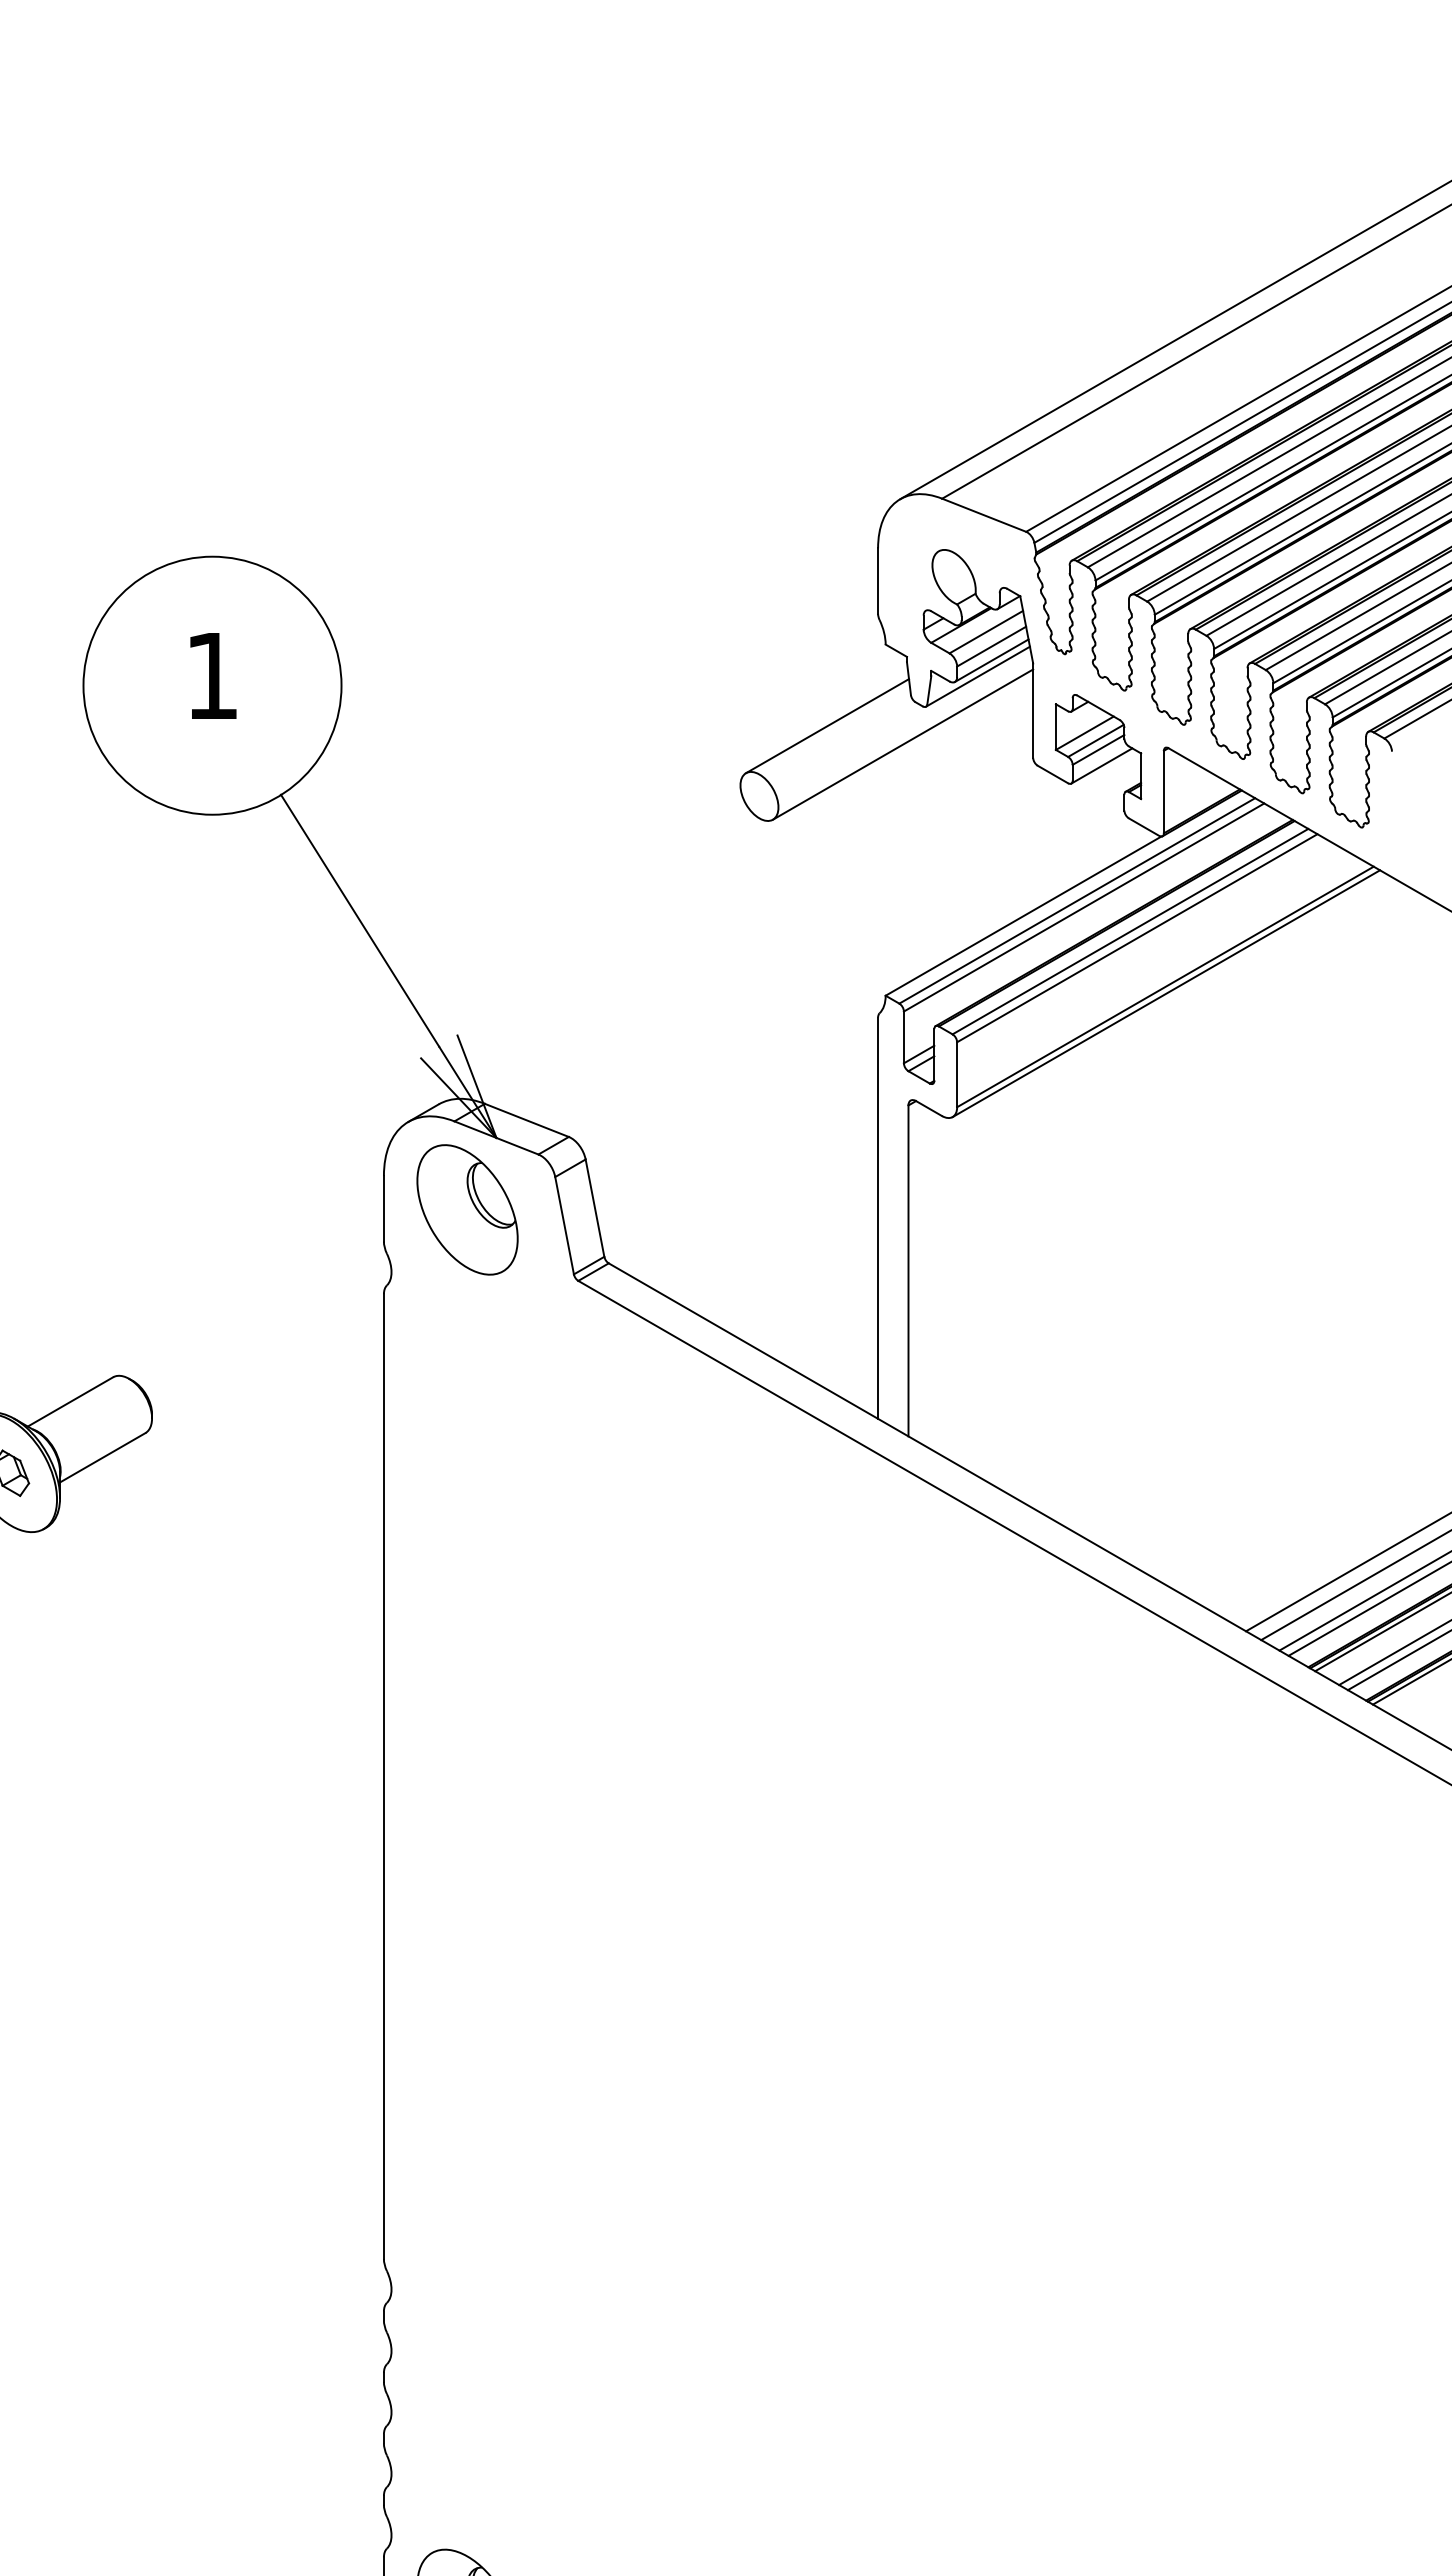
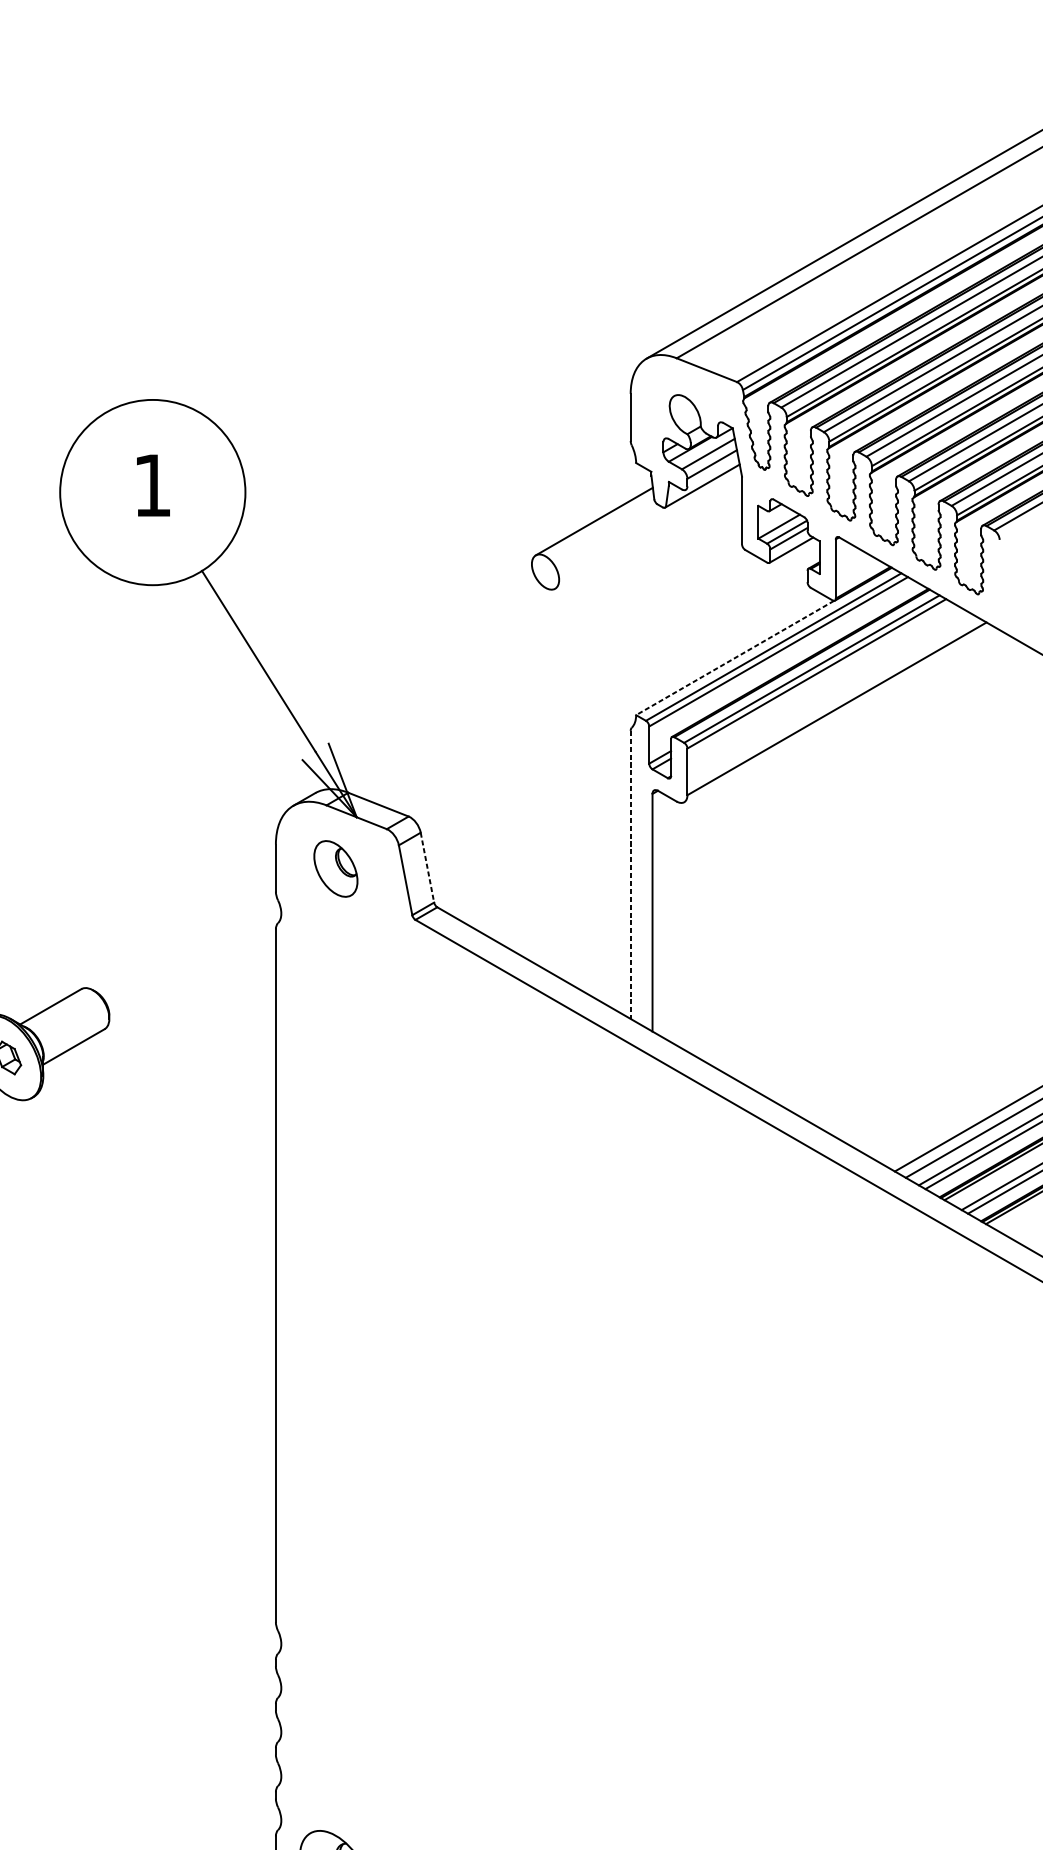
line: (991, 660) -> (712, 474), removed
line: (902, 744) -> (648, 534), removed
line: (1023, 916) -> (735, 658), solid -> dashed
line: (1166, 993) -> (837, 713), removed
line: (595, 1208) -> (427, 867), solid -> dashed
part: (467, 1209) -> (335, 868), size x0.6
line: (878, 1218) -> (630, 875), solid -> dashed

